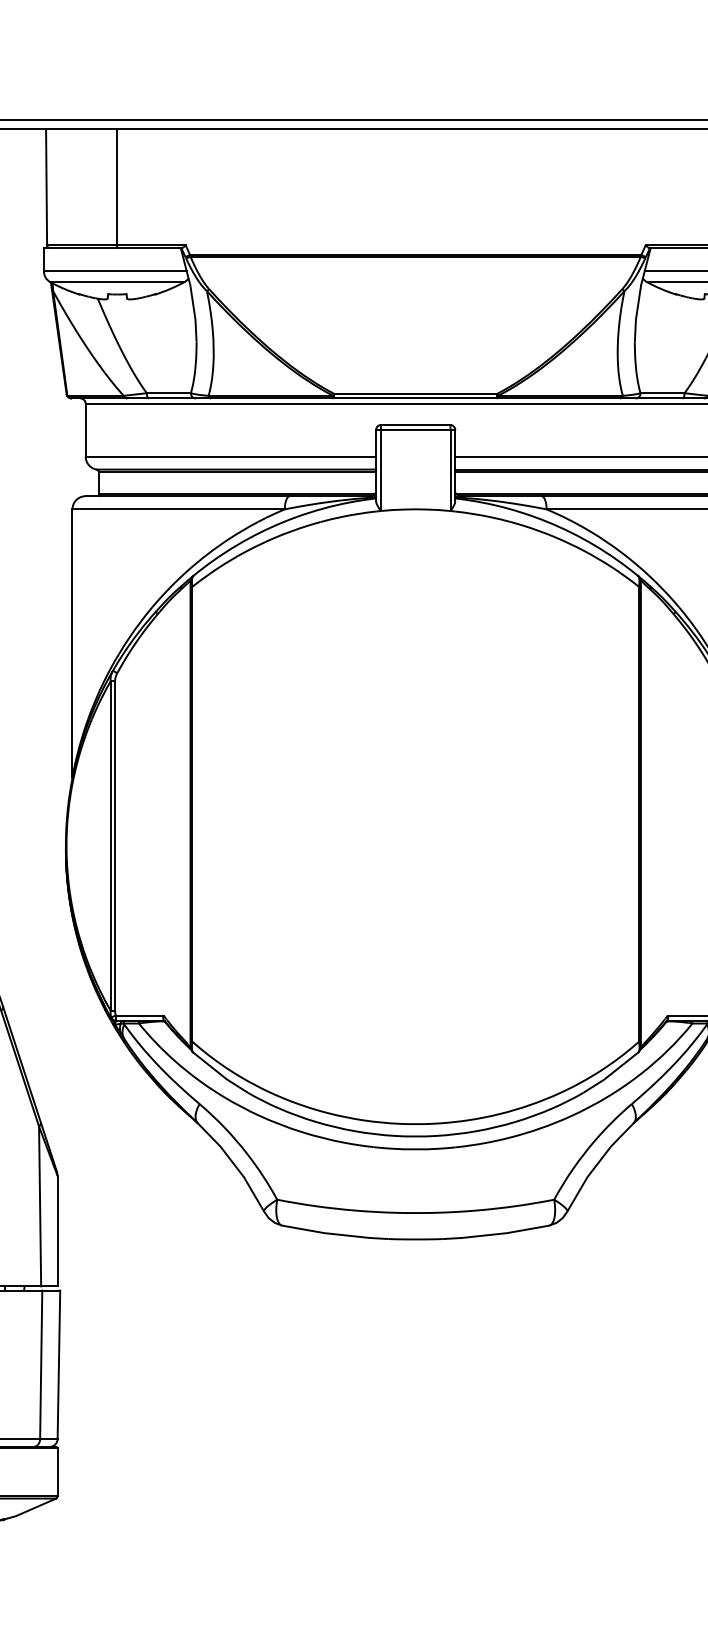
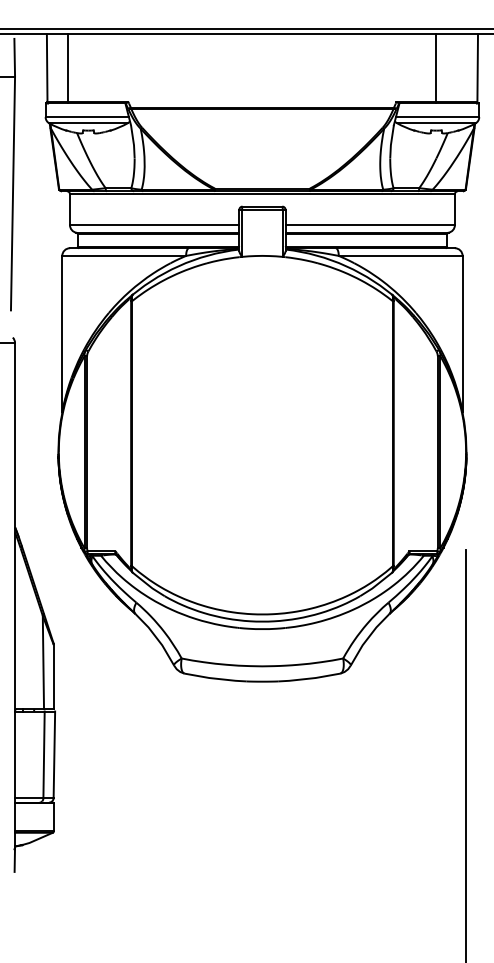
line: (117, 187) -> (68, 68), moved

